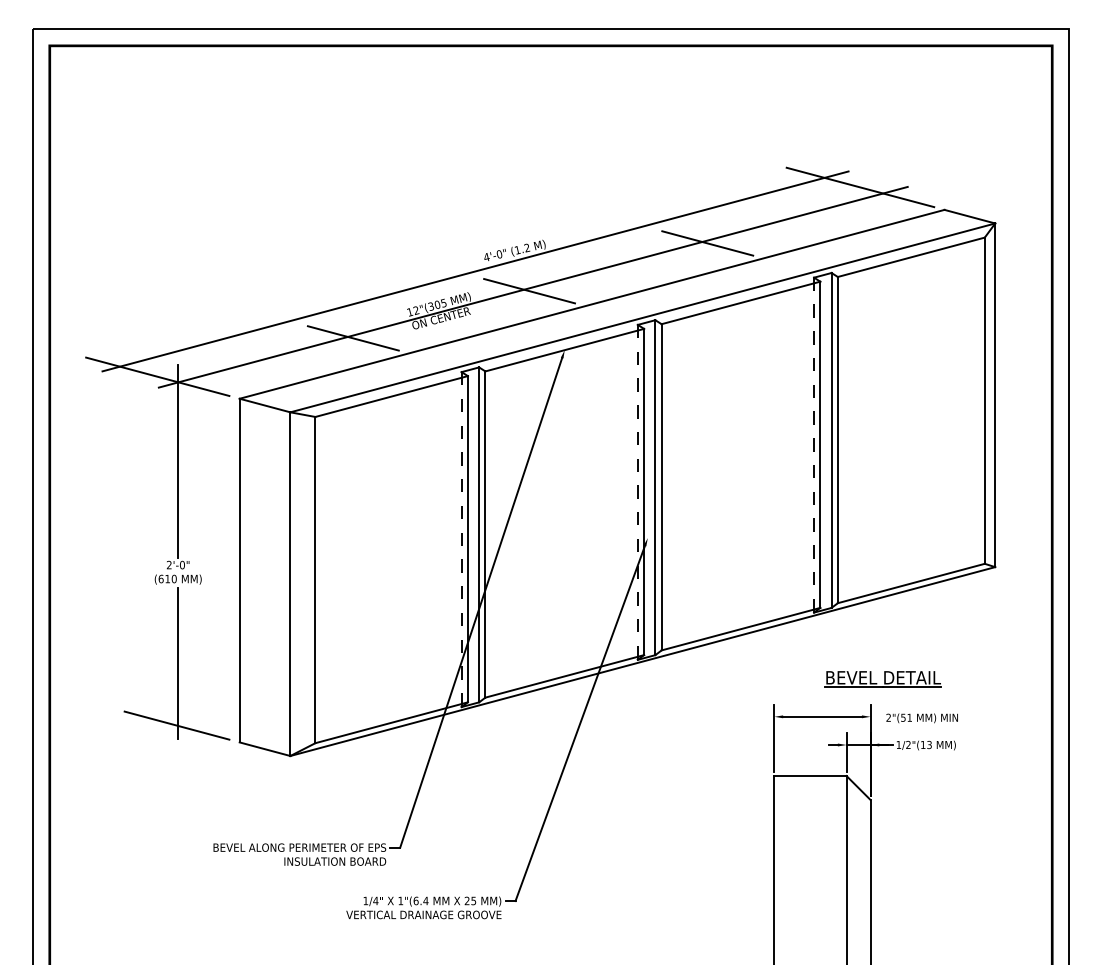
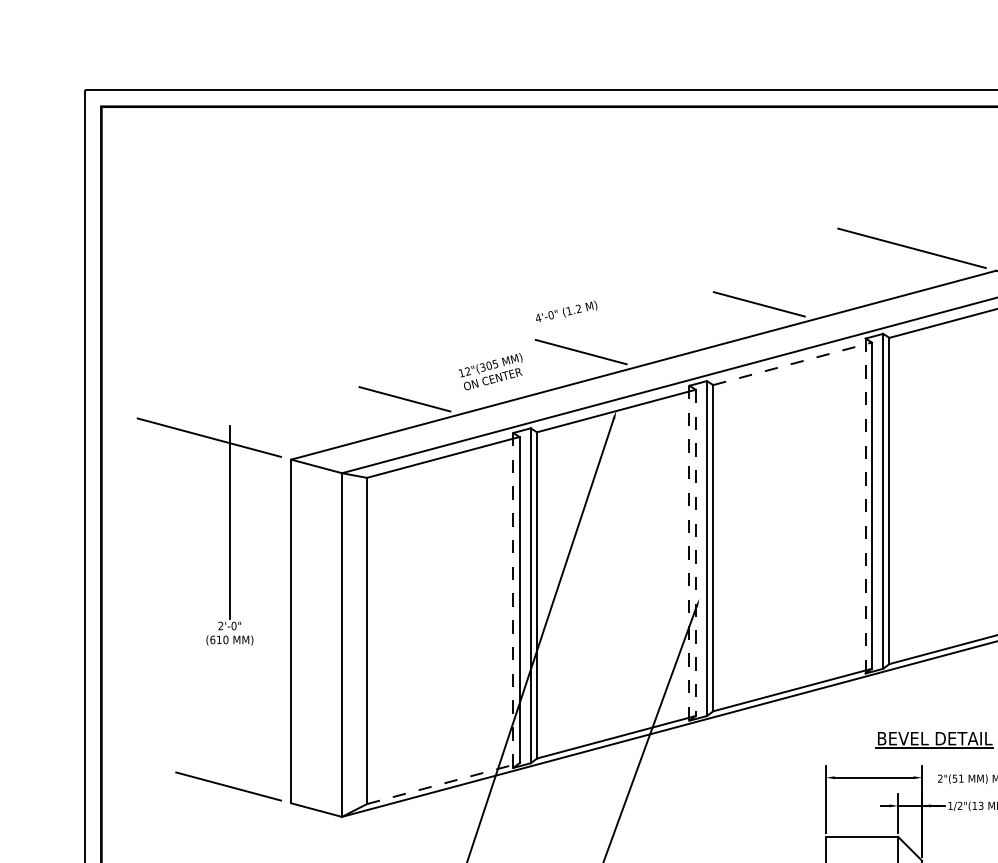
line: (475, 271) -> (527, 332), removed
line: (532, 286) -> (584, 347), removed
line: (741, 302) -> (793, 363), solid -> dashed
line: (644, 492) -> (696, 553), solid -> dashed
line: (178, 663) -> (230, 724), removed
line: (391, 722) -> (443, 783), solid -> dashed

